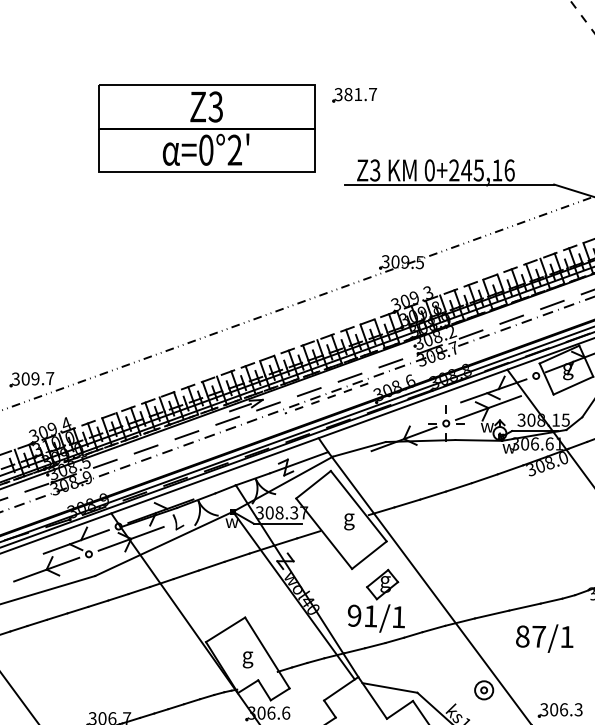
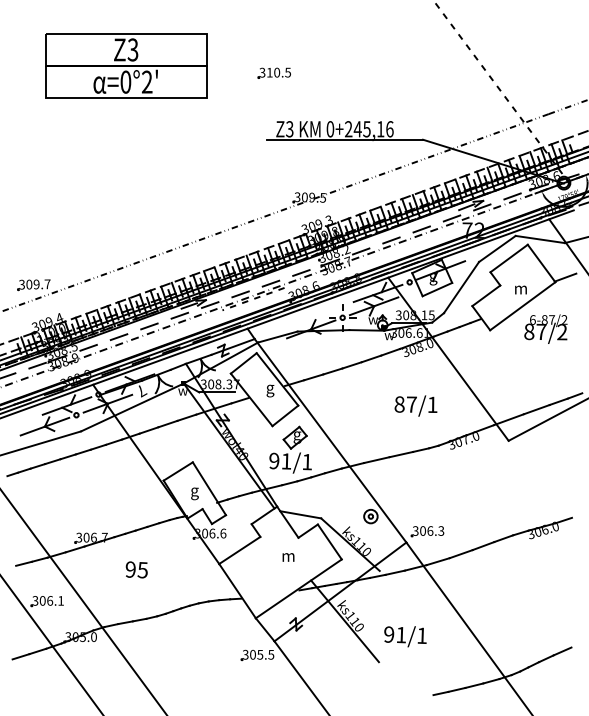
text: (360, 94) -> (278, 72), 381.7 -> 310.5
part: (207, 127) -> (126, 65), moved
text: (544, 637) -> (415, 405), moved

